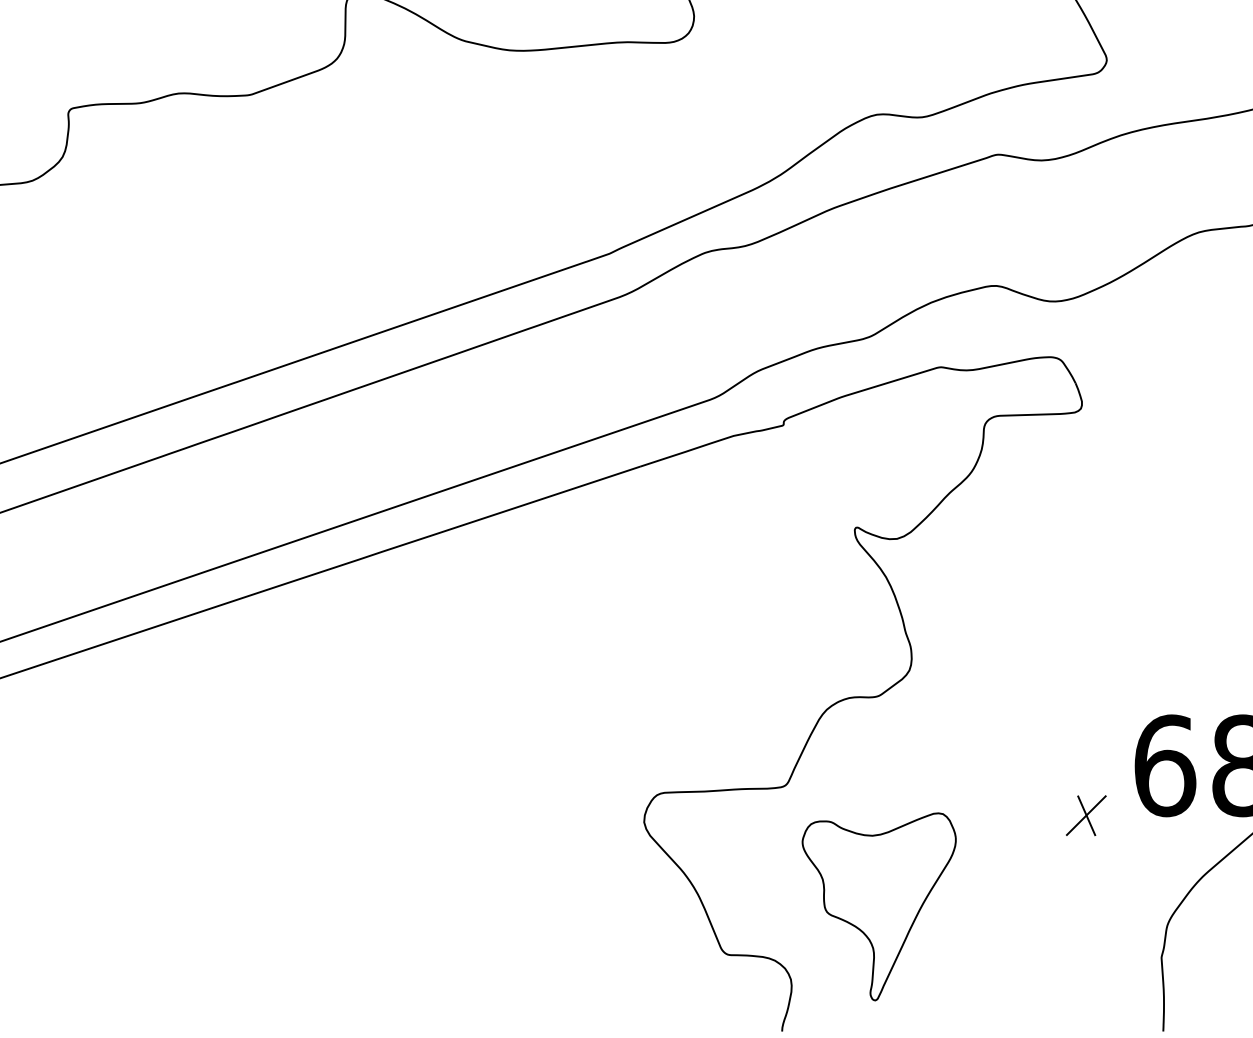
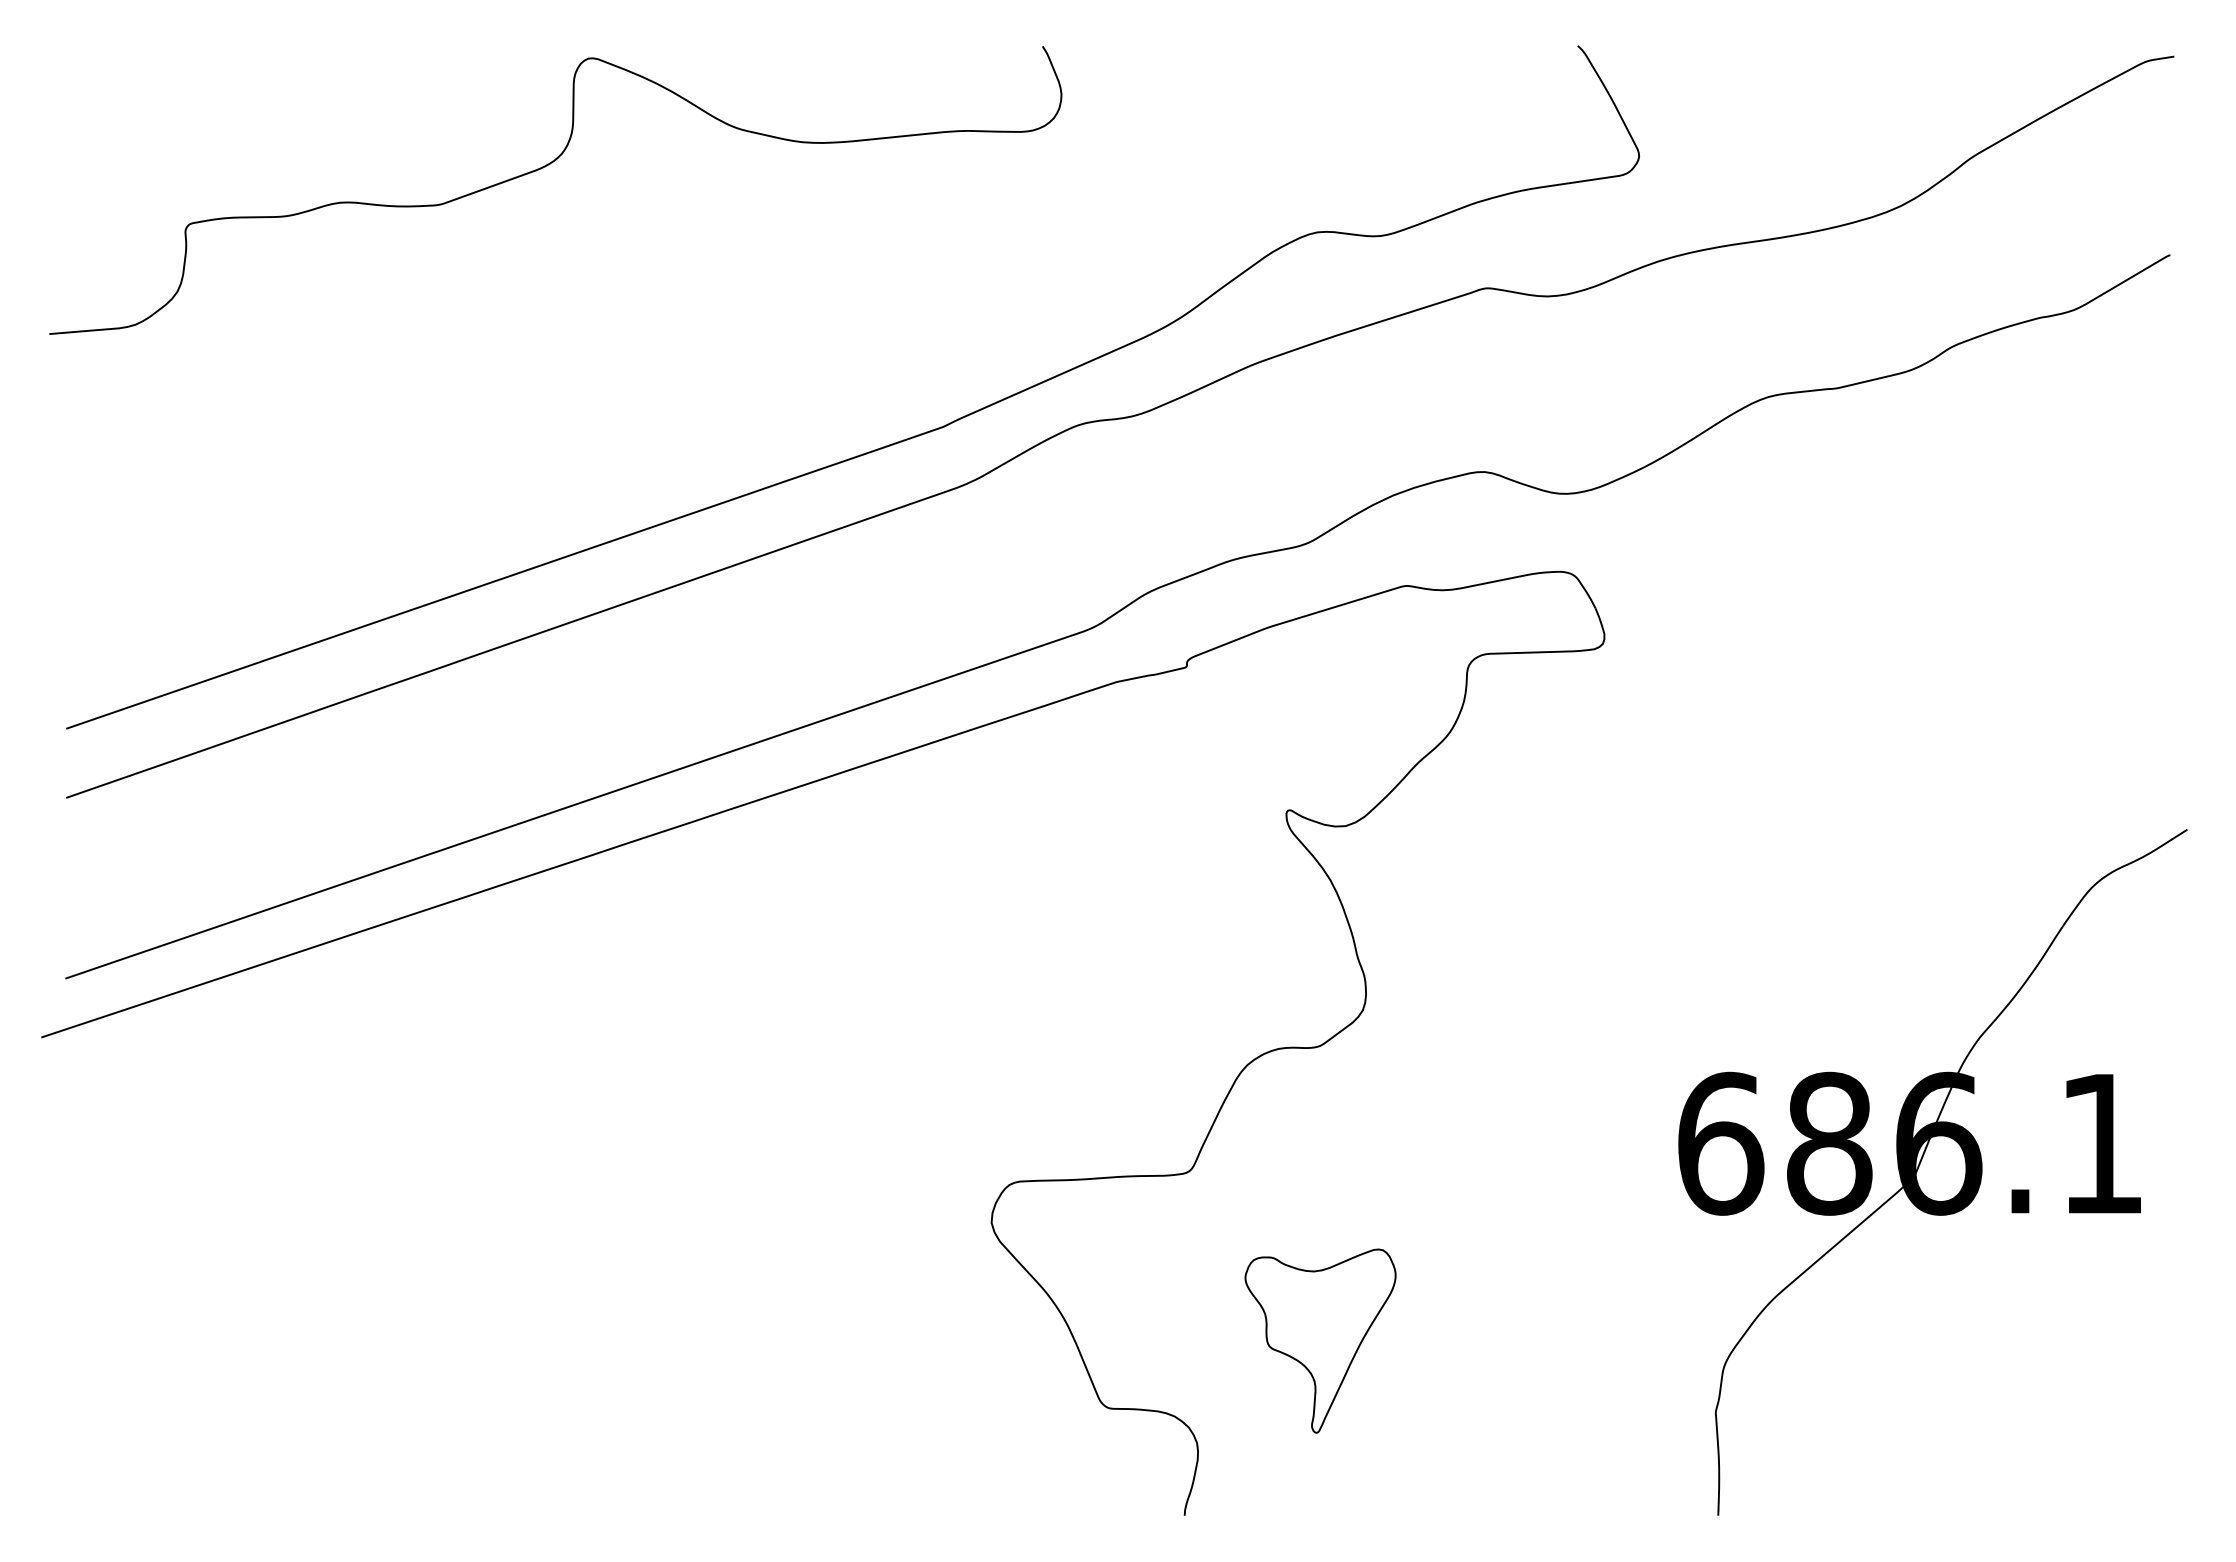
part: (1086, 815) -> (1610, 1213), removed
part: (879, 906) -> (1320, 1340), size x0.7

